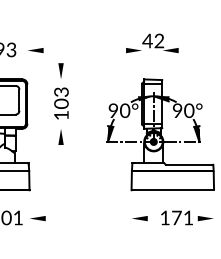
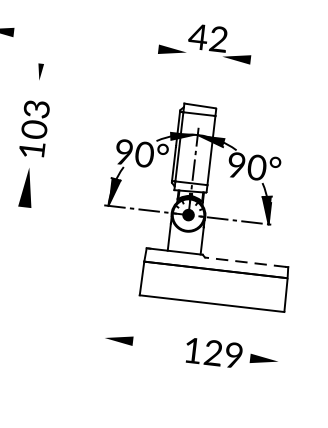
part: (60, 70) -> (39, 70), size x0.6
part: (60, 136) -> (26, 186), size x1.4
line: (188, 164) -> (244, 261), solid -> dashed
text: (182, 217) -> (223, 353), 171 -> 129
part: (139, 218) -> (118, 339), moved

